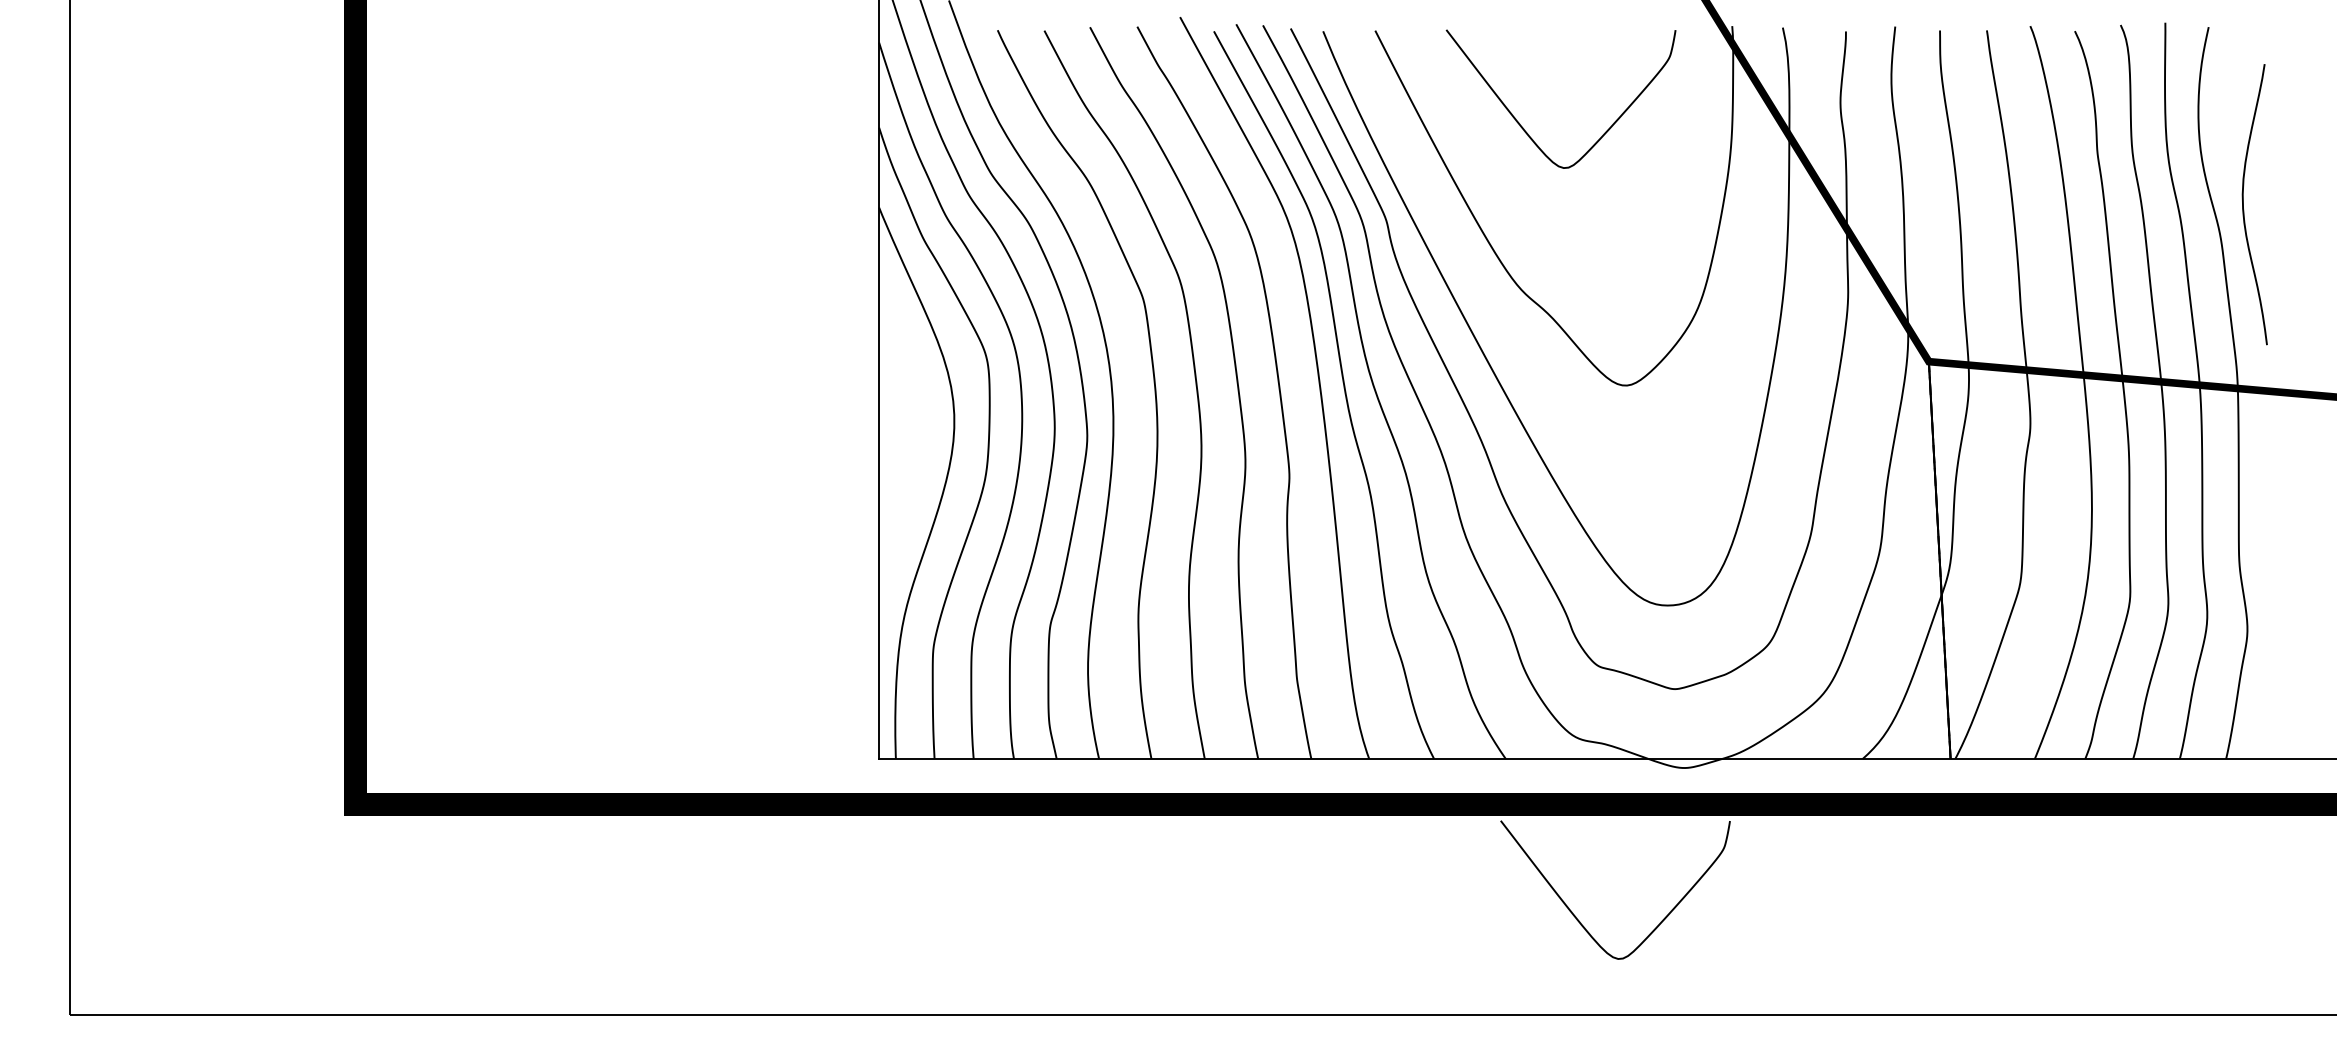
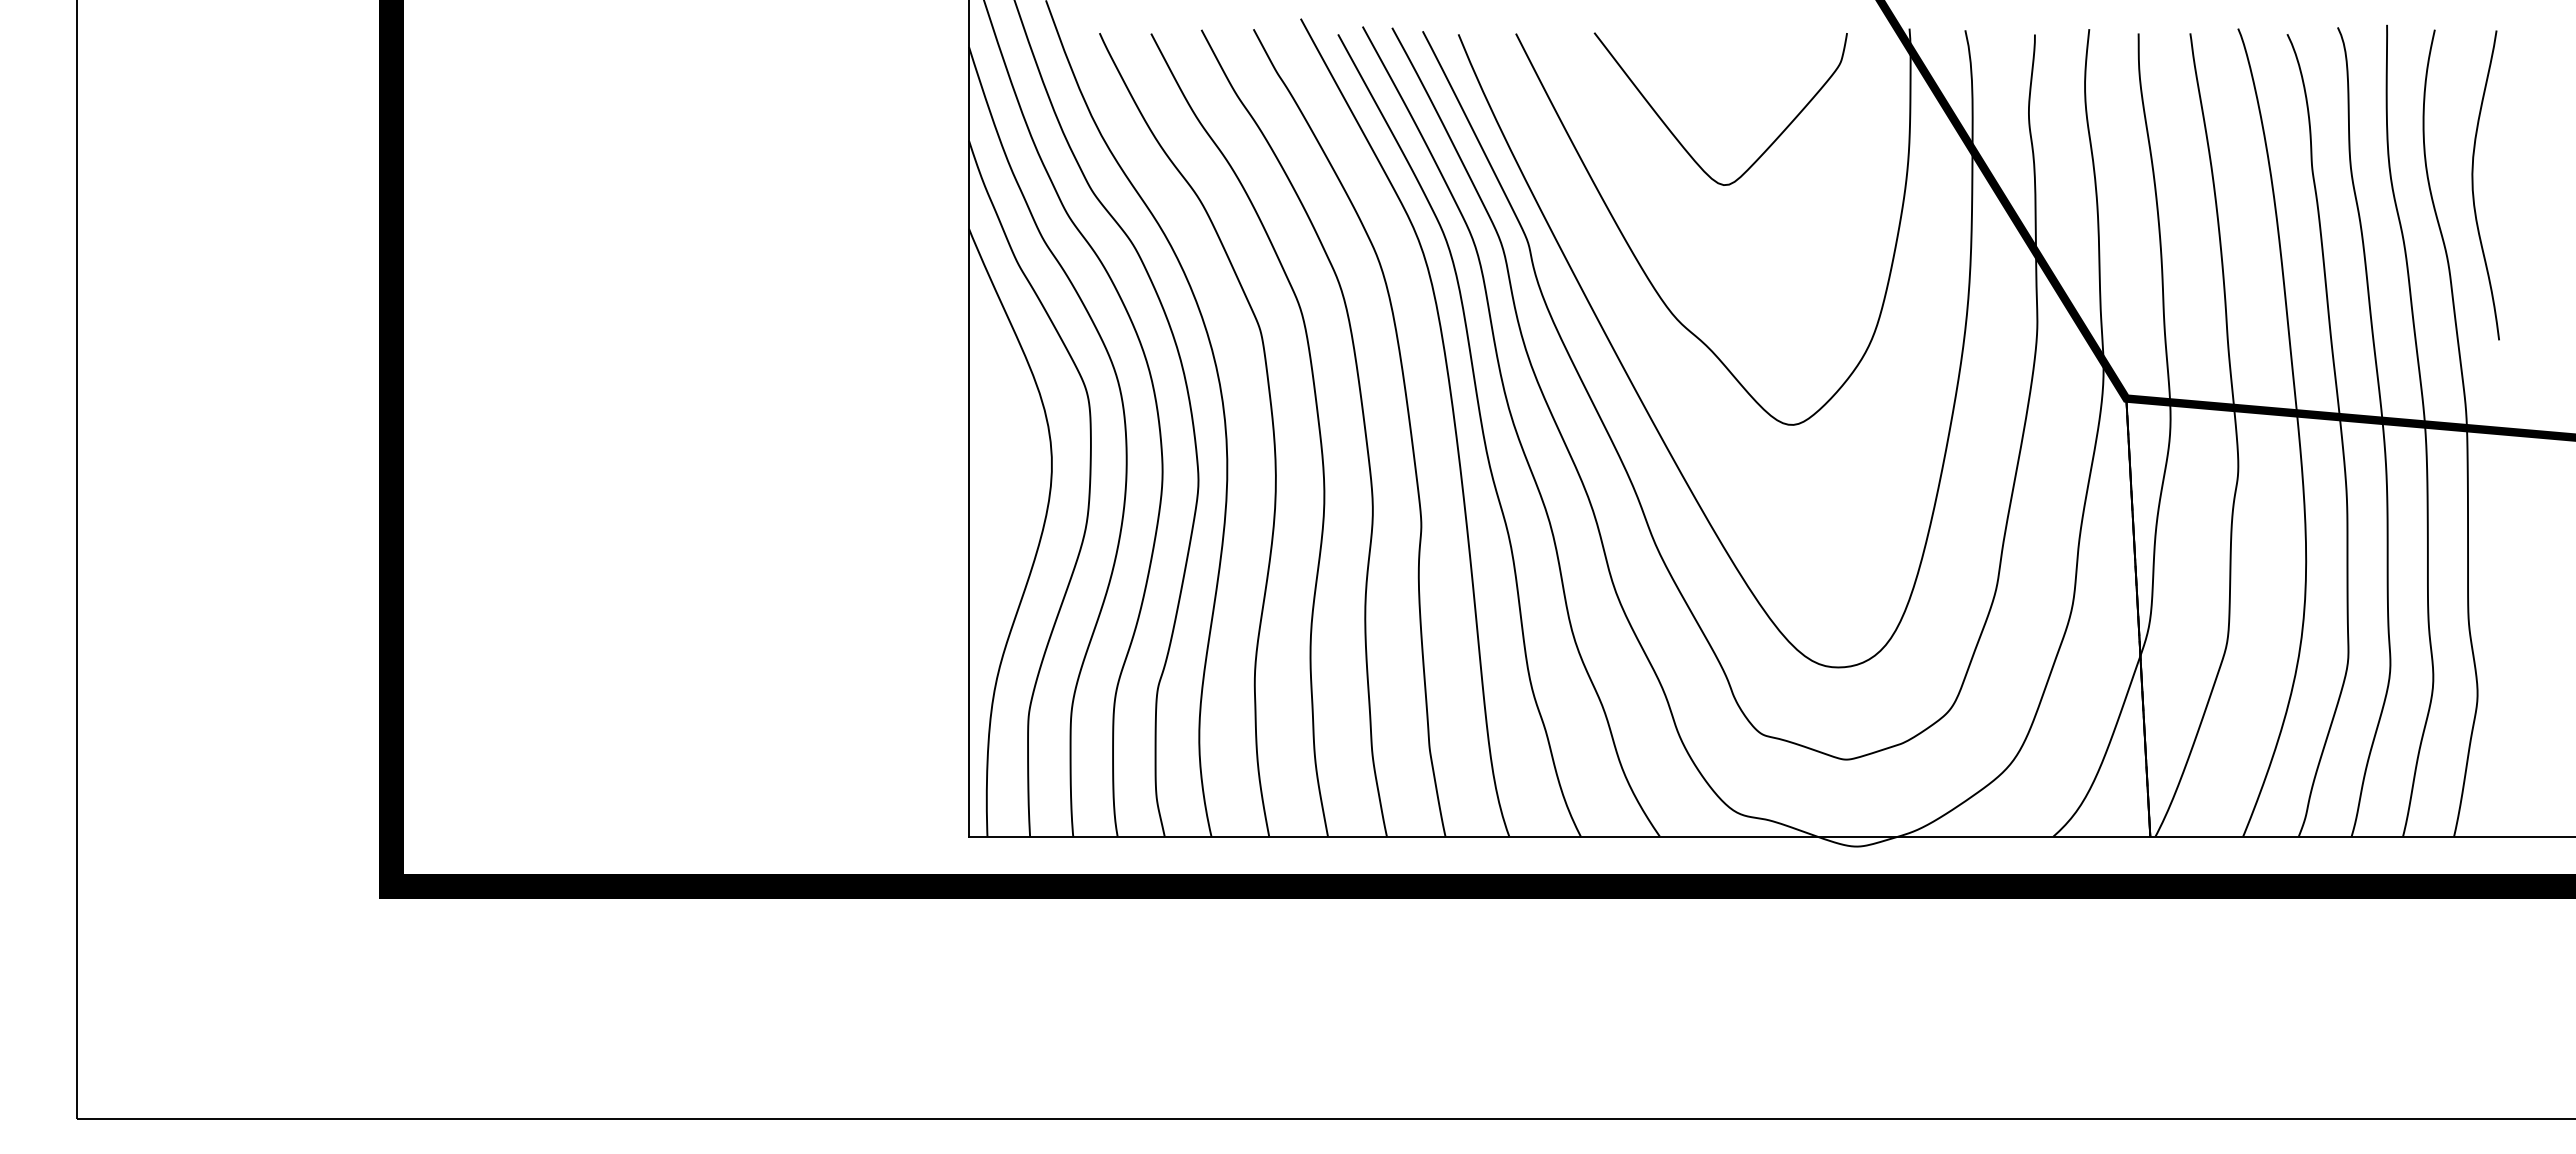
curve: (2243, 204) -> (2473, 185), moved
curve: (1578, 918) -> (1739, 1012), removed

